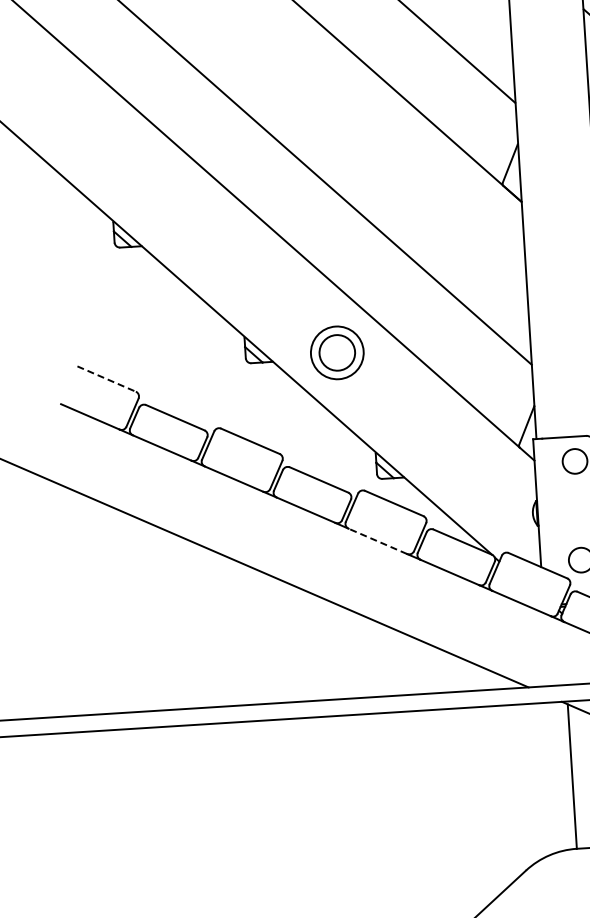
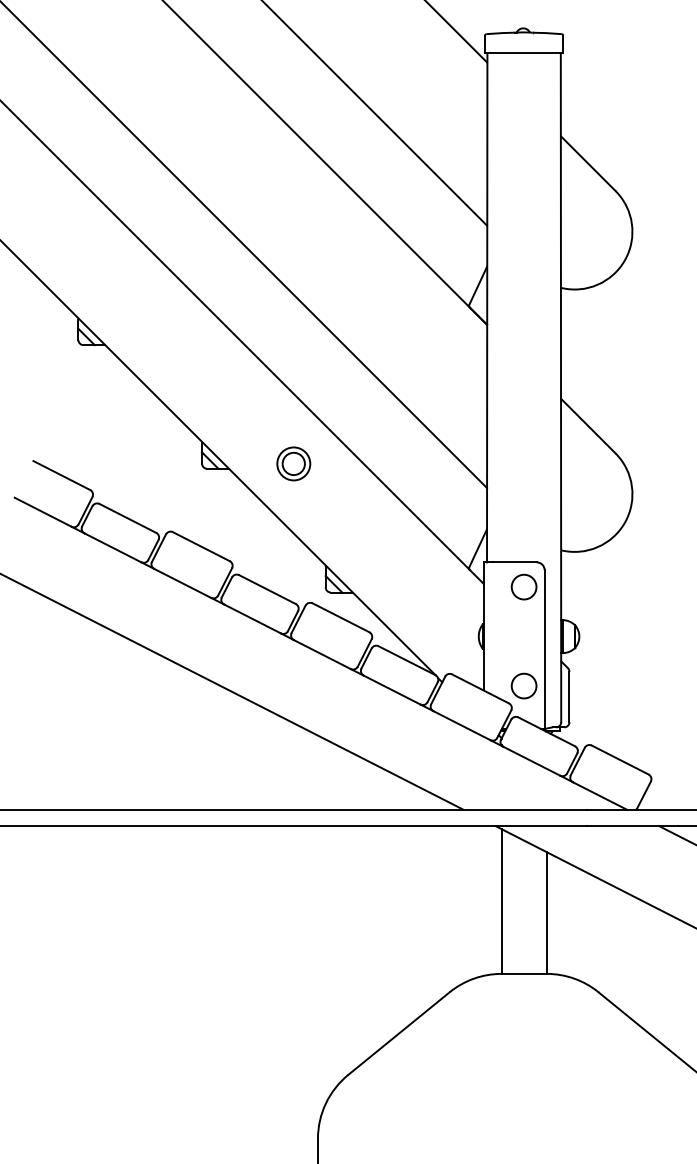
part: (337, 352) -> (293, 463), size x0.62
line: (106, 379) -> (61, 475), dashed -> solid
line: (378, 541) -> (322, 654), dashed -> solid

